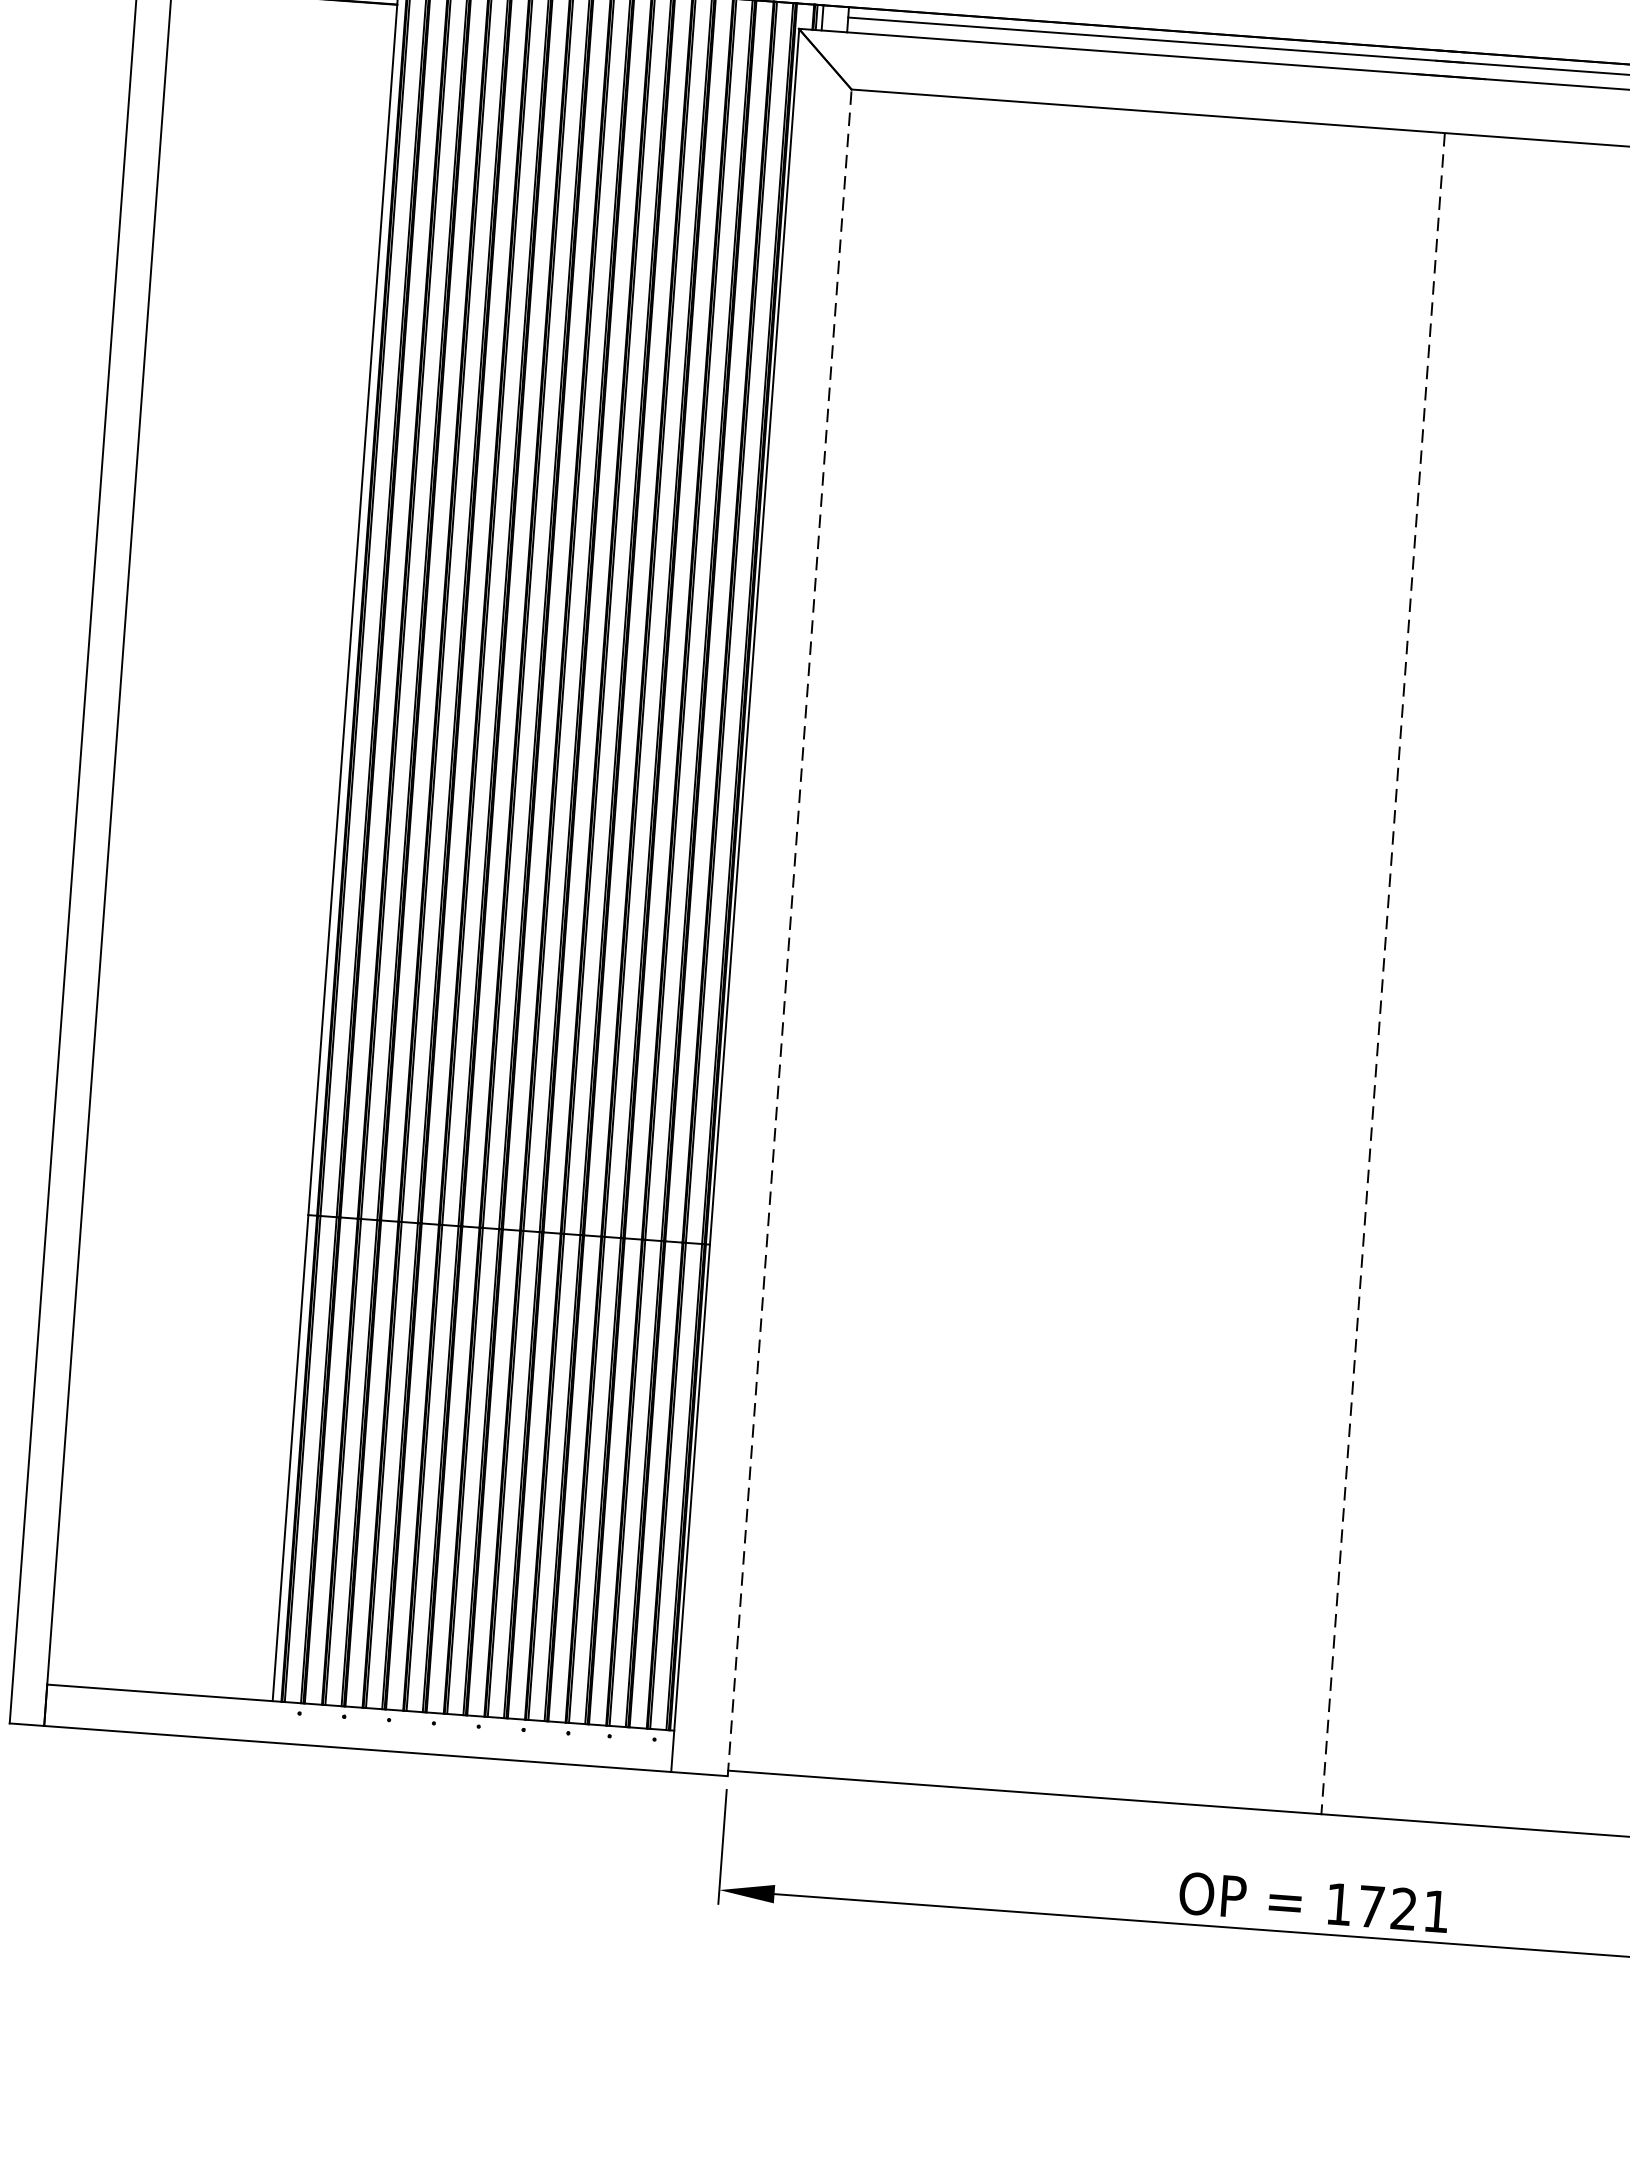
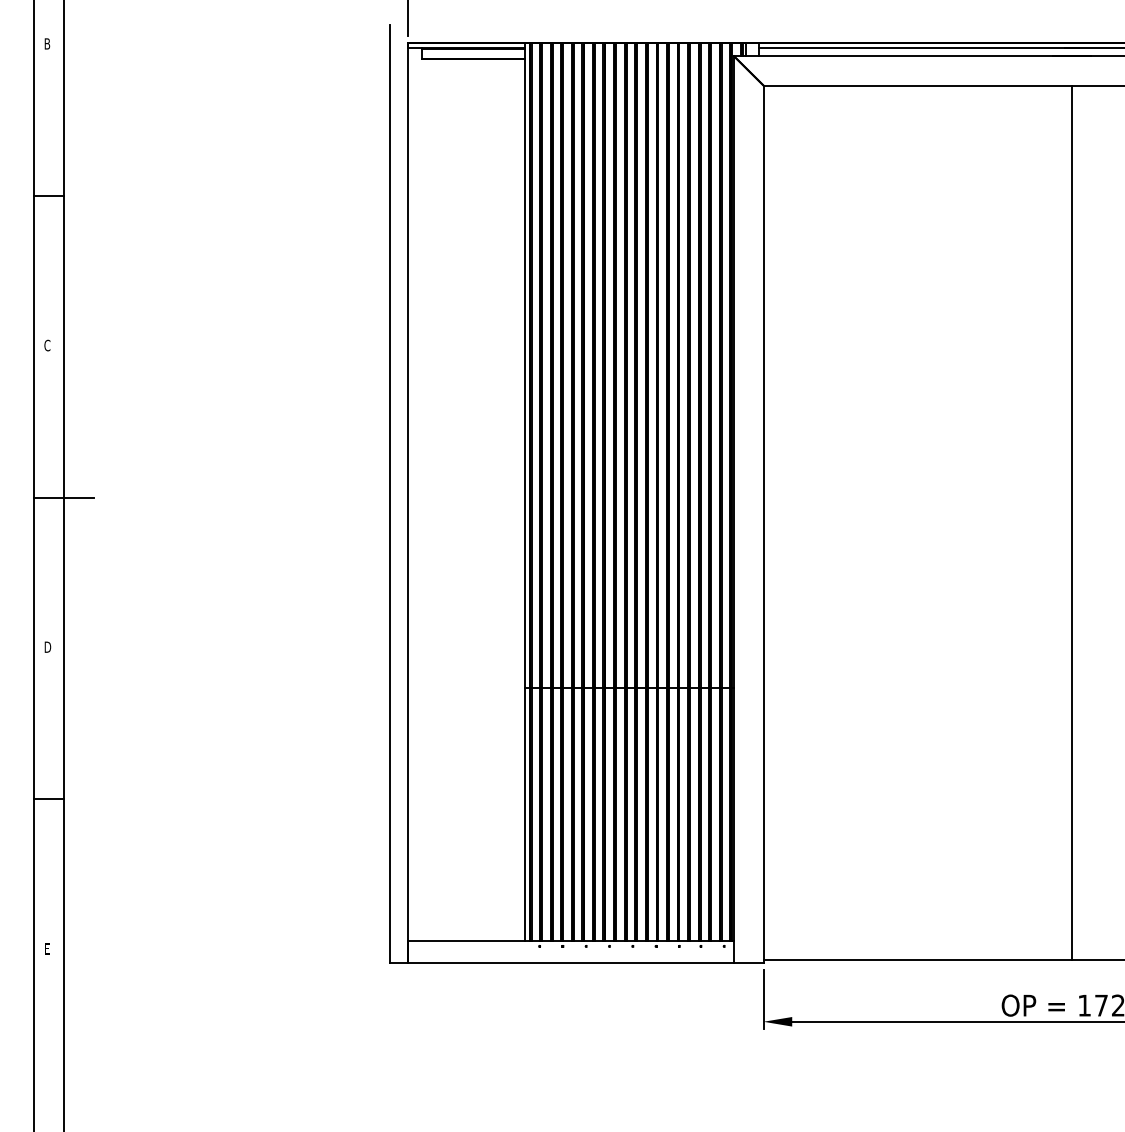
line: (789, 931) -> (763, 523), dashed -> solid
line: (1383, 975) -> (1072, 523), dashed -> solid

